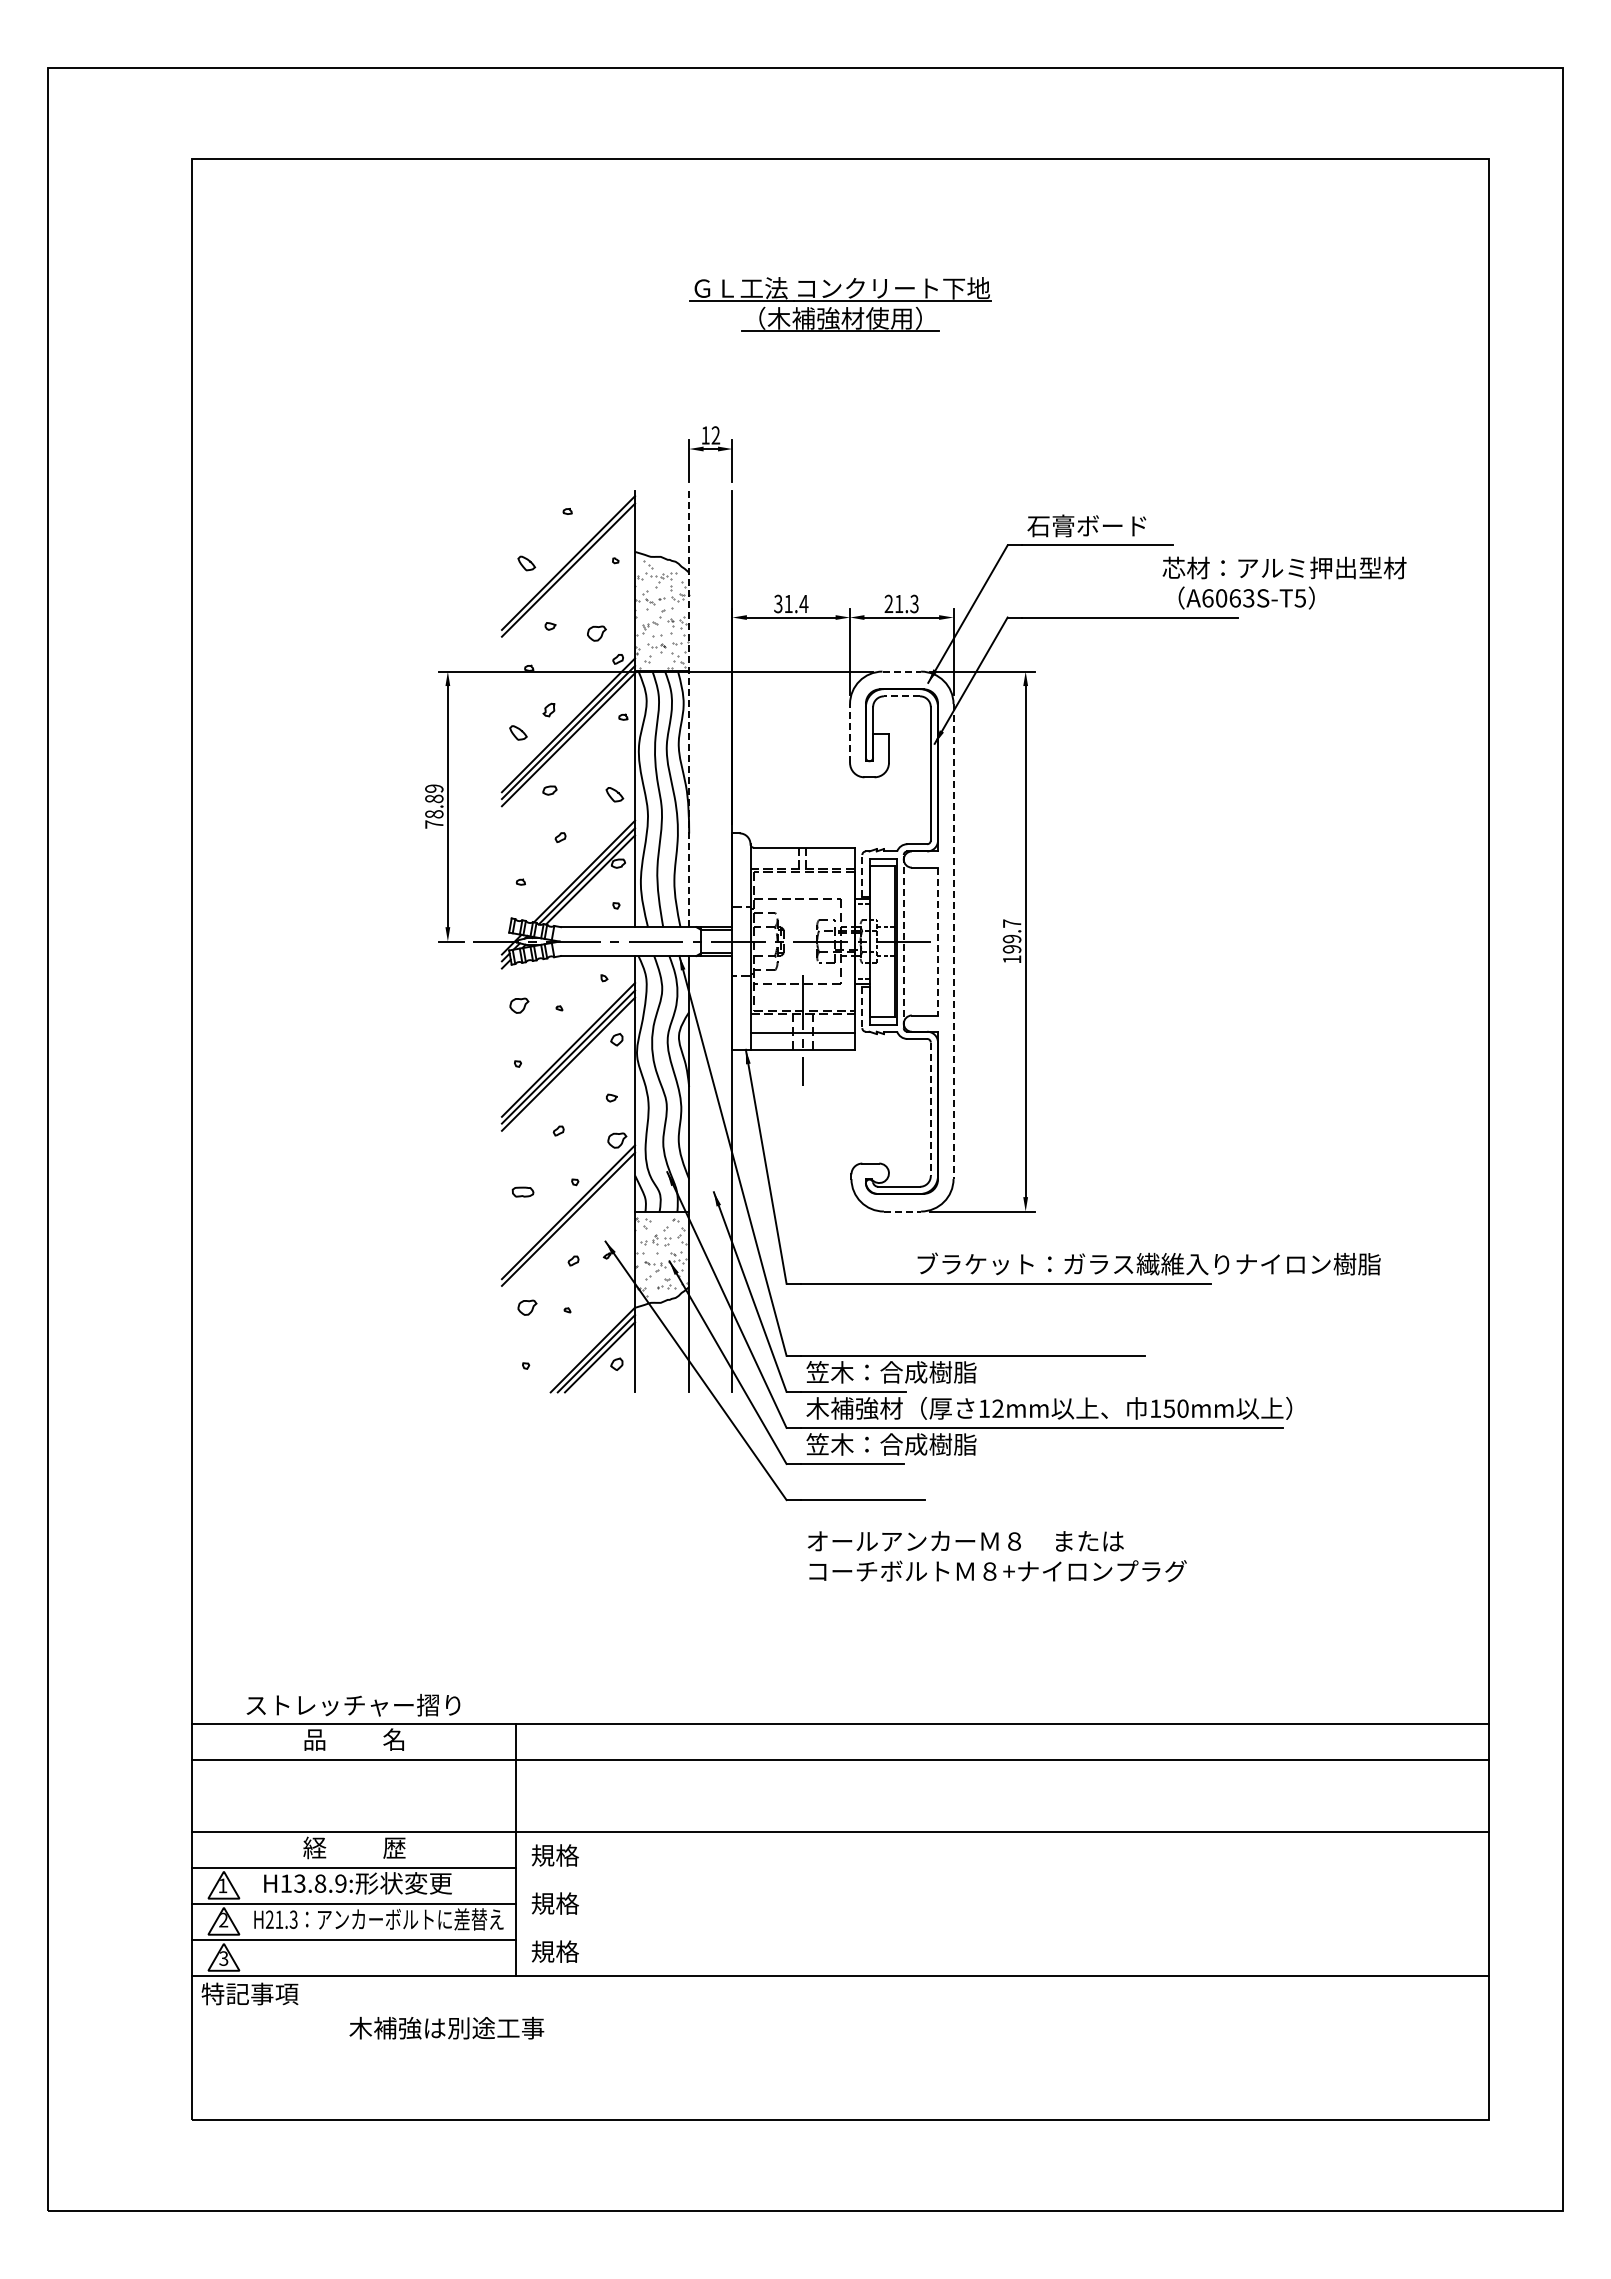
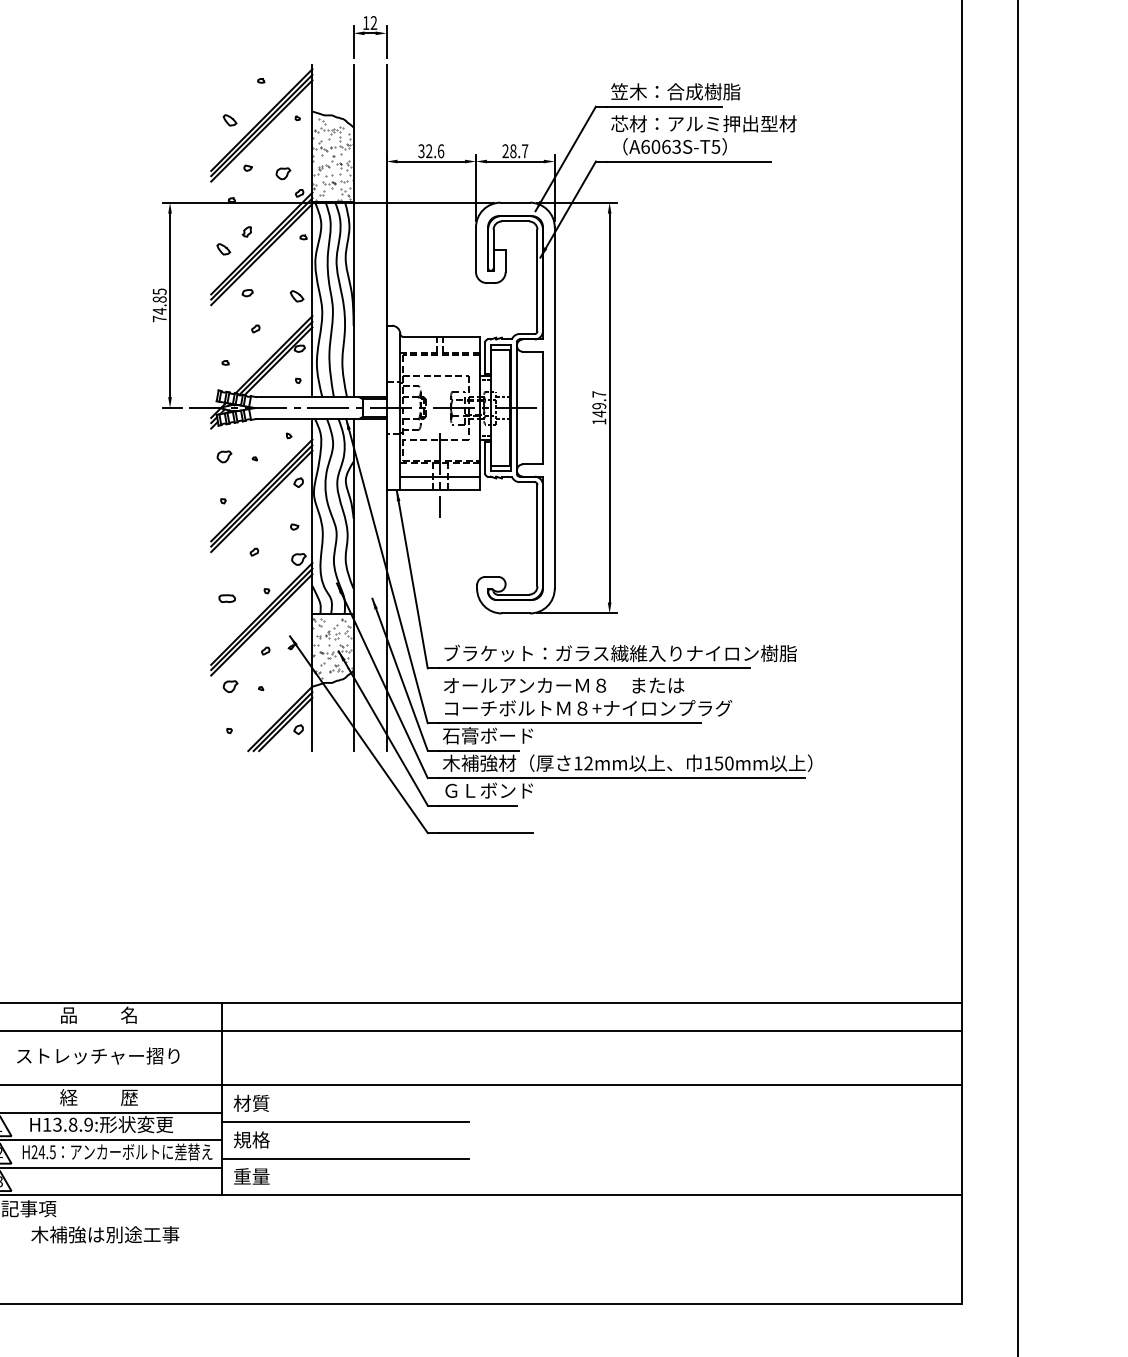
text: (1112, 525) -> (675, 91), 石膏ボード -> 笠木：合成樹脂
line: (568, 576) -> (261, 130), added
text: (1284, 582) -> (703, 134), moved
text: (796, 603) -> (435, 150), 31.4 -> 32.6
text: (906, 603) -> (518, 150), 21.3 -> 28.7
line: (902, 671) -> (515, 202), dashed -> solid
line: (901, 696) -> (515, 221), dashed -> solid
line: (689, 709) -> (353, 231), dashed -> solid
line: (850, 733) -> (476, 249), dashed -> solid
text: (434, 801) -> (159, 301), 78.89 -> 74.85
line: (862, 875) -> (485, 357), dashed -> solid
line: (903, 941) -> (516, 408), dashed -> solid
line: (938, 941) -> (543, 408), dashed -> solid
line: (953, 942) -> (554, 408), dashed -> solid
text: (1011, 948) -> (598, 413), 199.7 -> 149.7
line: (862, 1007) -> (485, 458), dashed -> solid
line: (930, 1109) -> (537, 535), dashed -> solid
line: (902, 1211) -> (515, 613), dashed -> solid
line: (568, 1226) -> (261, 624), added
text: (1148, 1263) -> (620, 652), moved
text: (891, 1372) -> (507, 735), 笠木：合成樹脂 -> 石膏ボード
text: (891, 1444) -> (507, 790), 笠木：合成樹脂 -> ＧＬボンド
text: (997, 1556) -> (588, 697), moved
text: (353, 1705) -> (98, 1056), moved
text: (554, 1855) -> (251, 1103), 規格 -> 材質
line: (678, 1880) -> (345, 1122), added
text: (286, 1919) -> (47, 1152), H21.3 -> H24.5
line: (678, 1928) -> (345, 1158), added
text: (554, 1951) -> (251, 1176), 規格 -> 重量
text: (446, 2027) -> (105, 1234), moved

